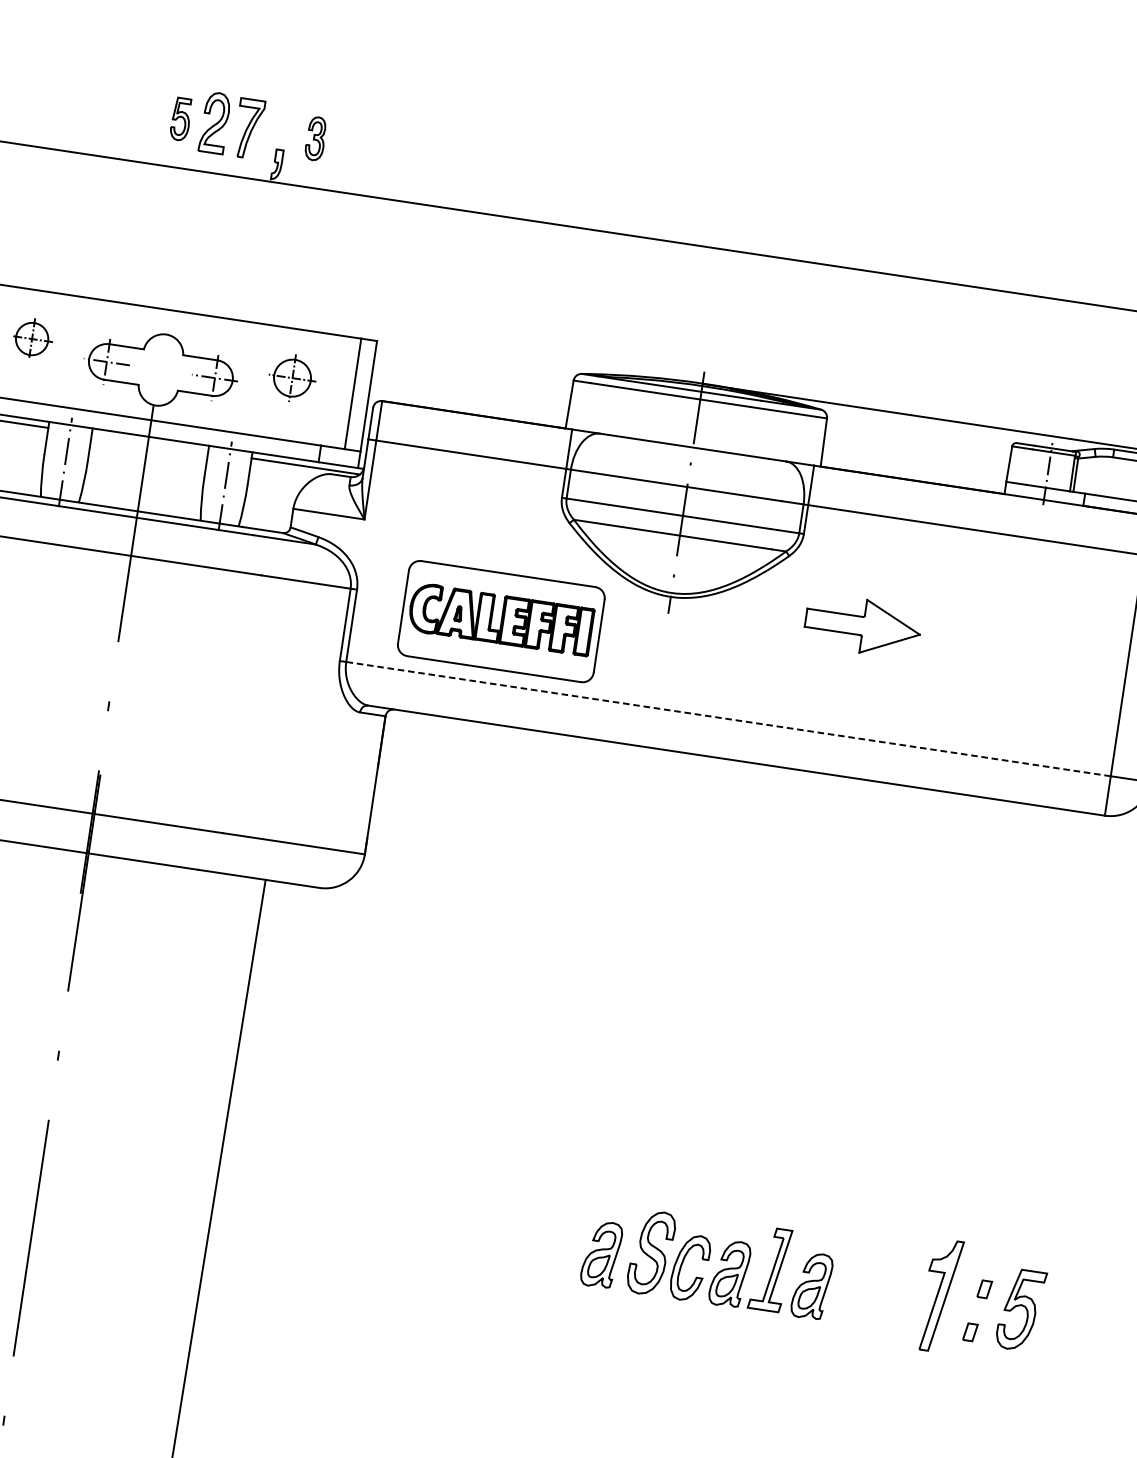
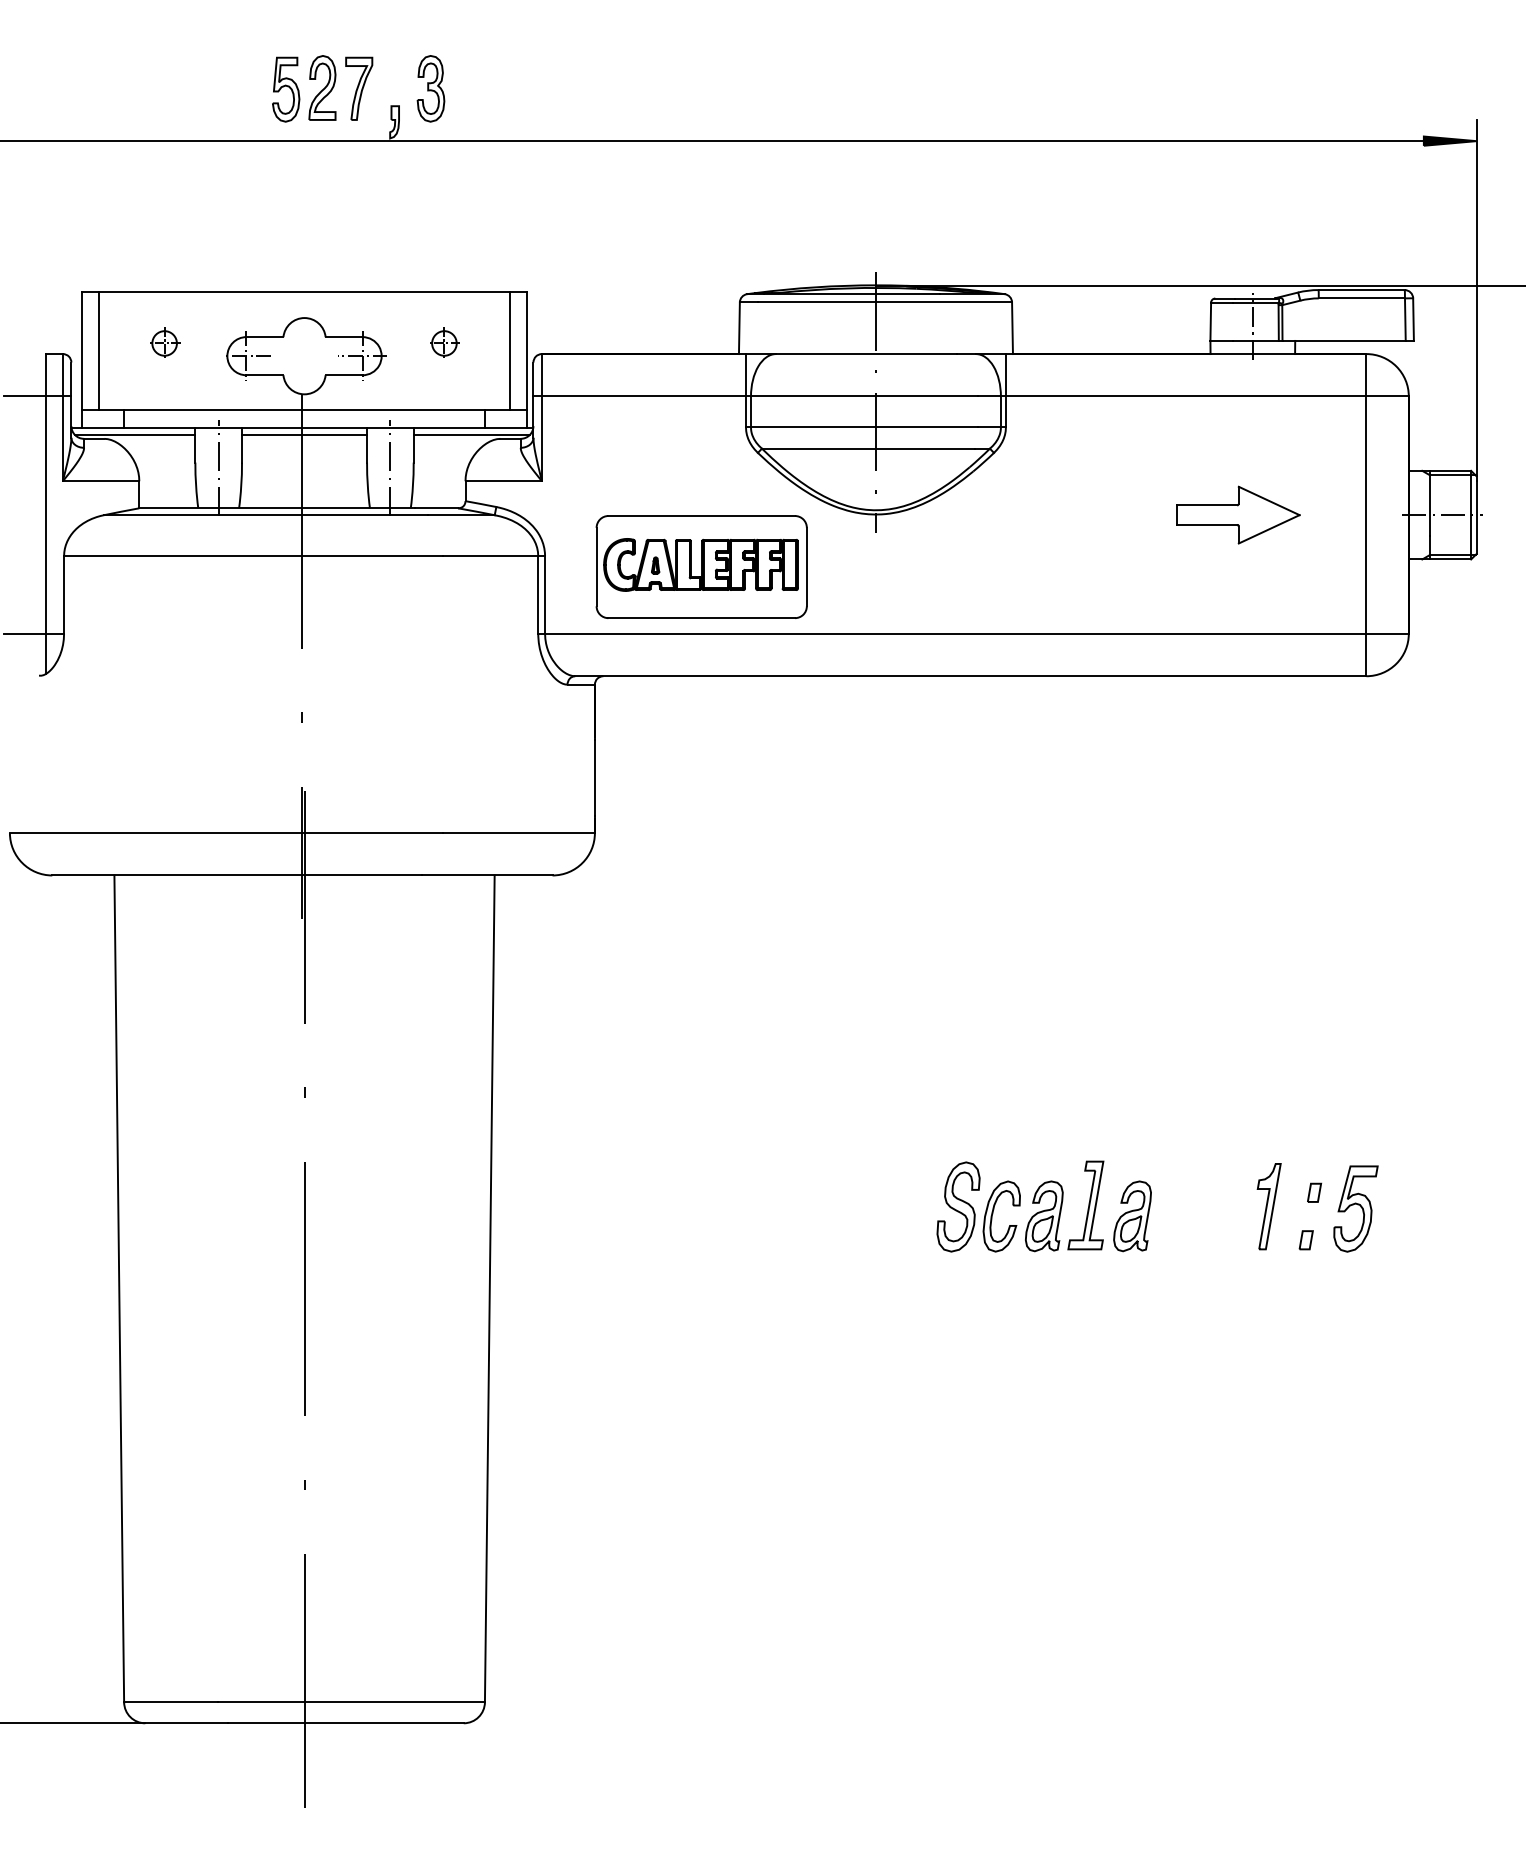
part: (181, 119) -> (286, 89), size x1.43
part: (315, 138) -> (430, 88), size x1.43
part: (33, 337) -> (165, 342), size x0.71
part: (293, 376) -> (444, 342), size x0.62
line: (150, 442) -> (304, 434), added
part: (863, 625) -> (1238, 514), moved
line: (728, 718) -> (955, 633), dashed -> solid
part: (601, 1254) -> (906, 1216), removed
part: (939, 1295) -> (1268, 1206), size x0.71

